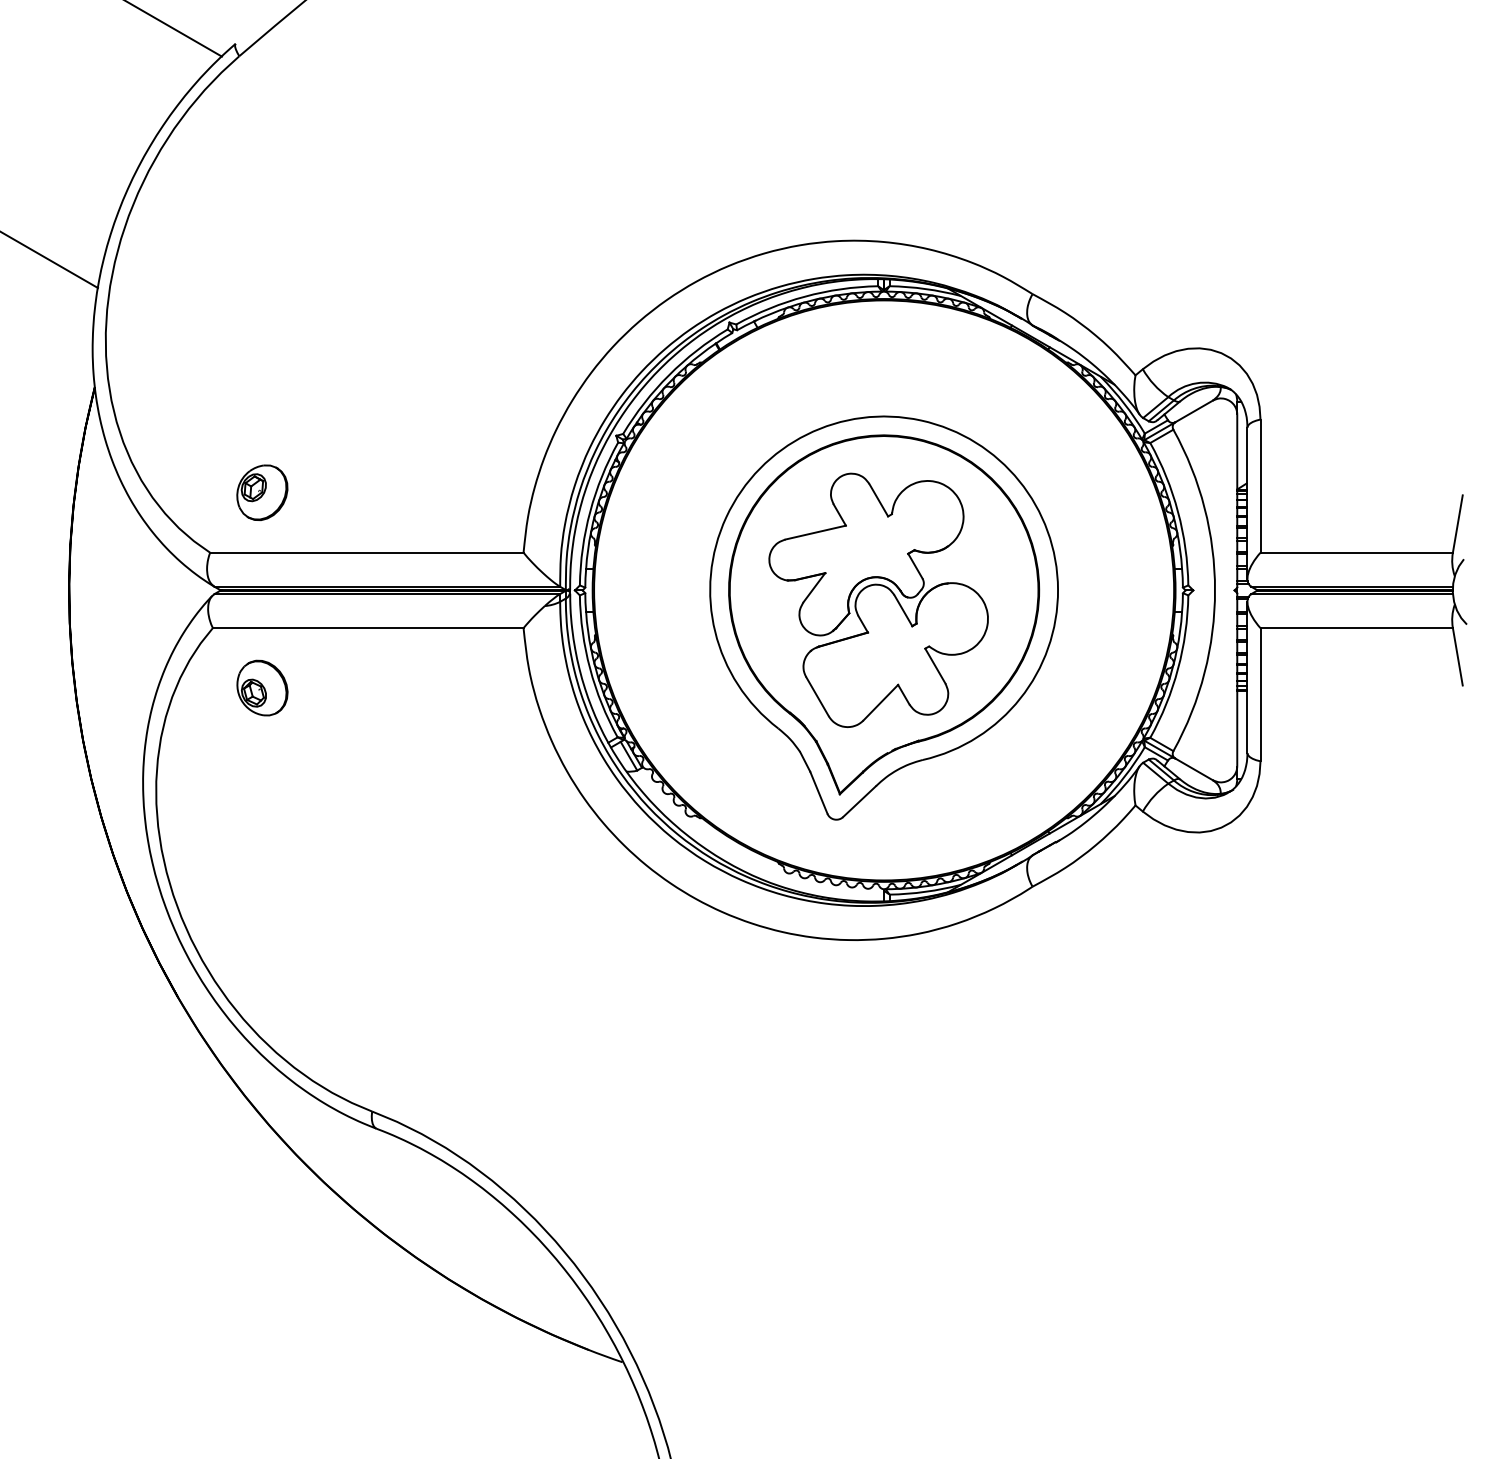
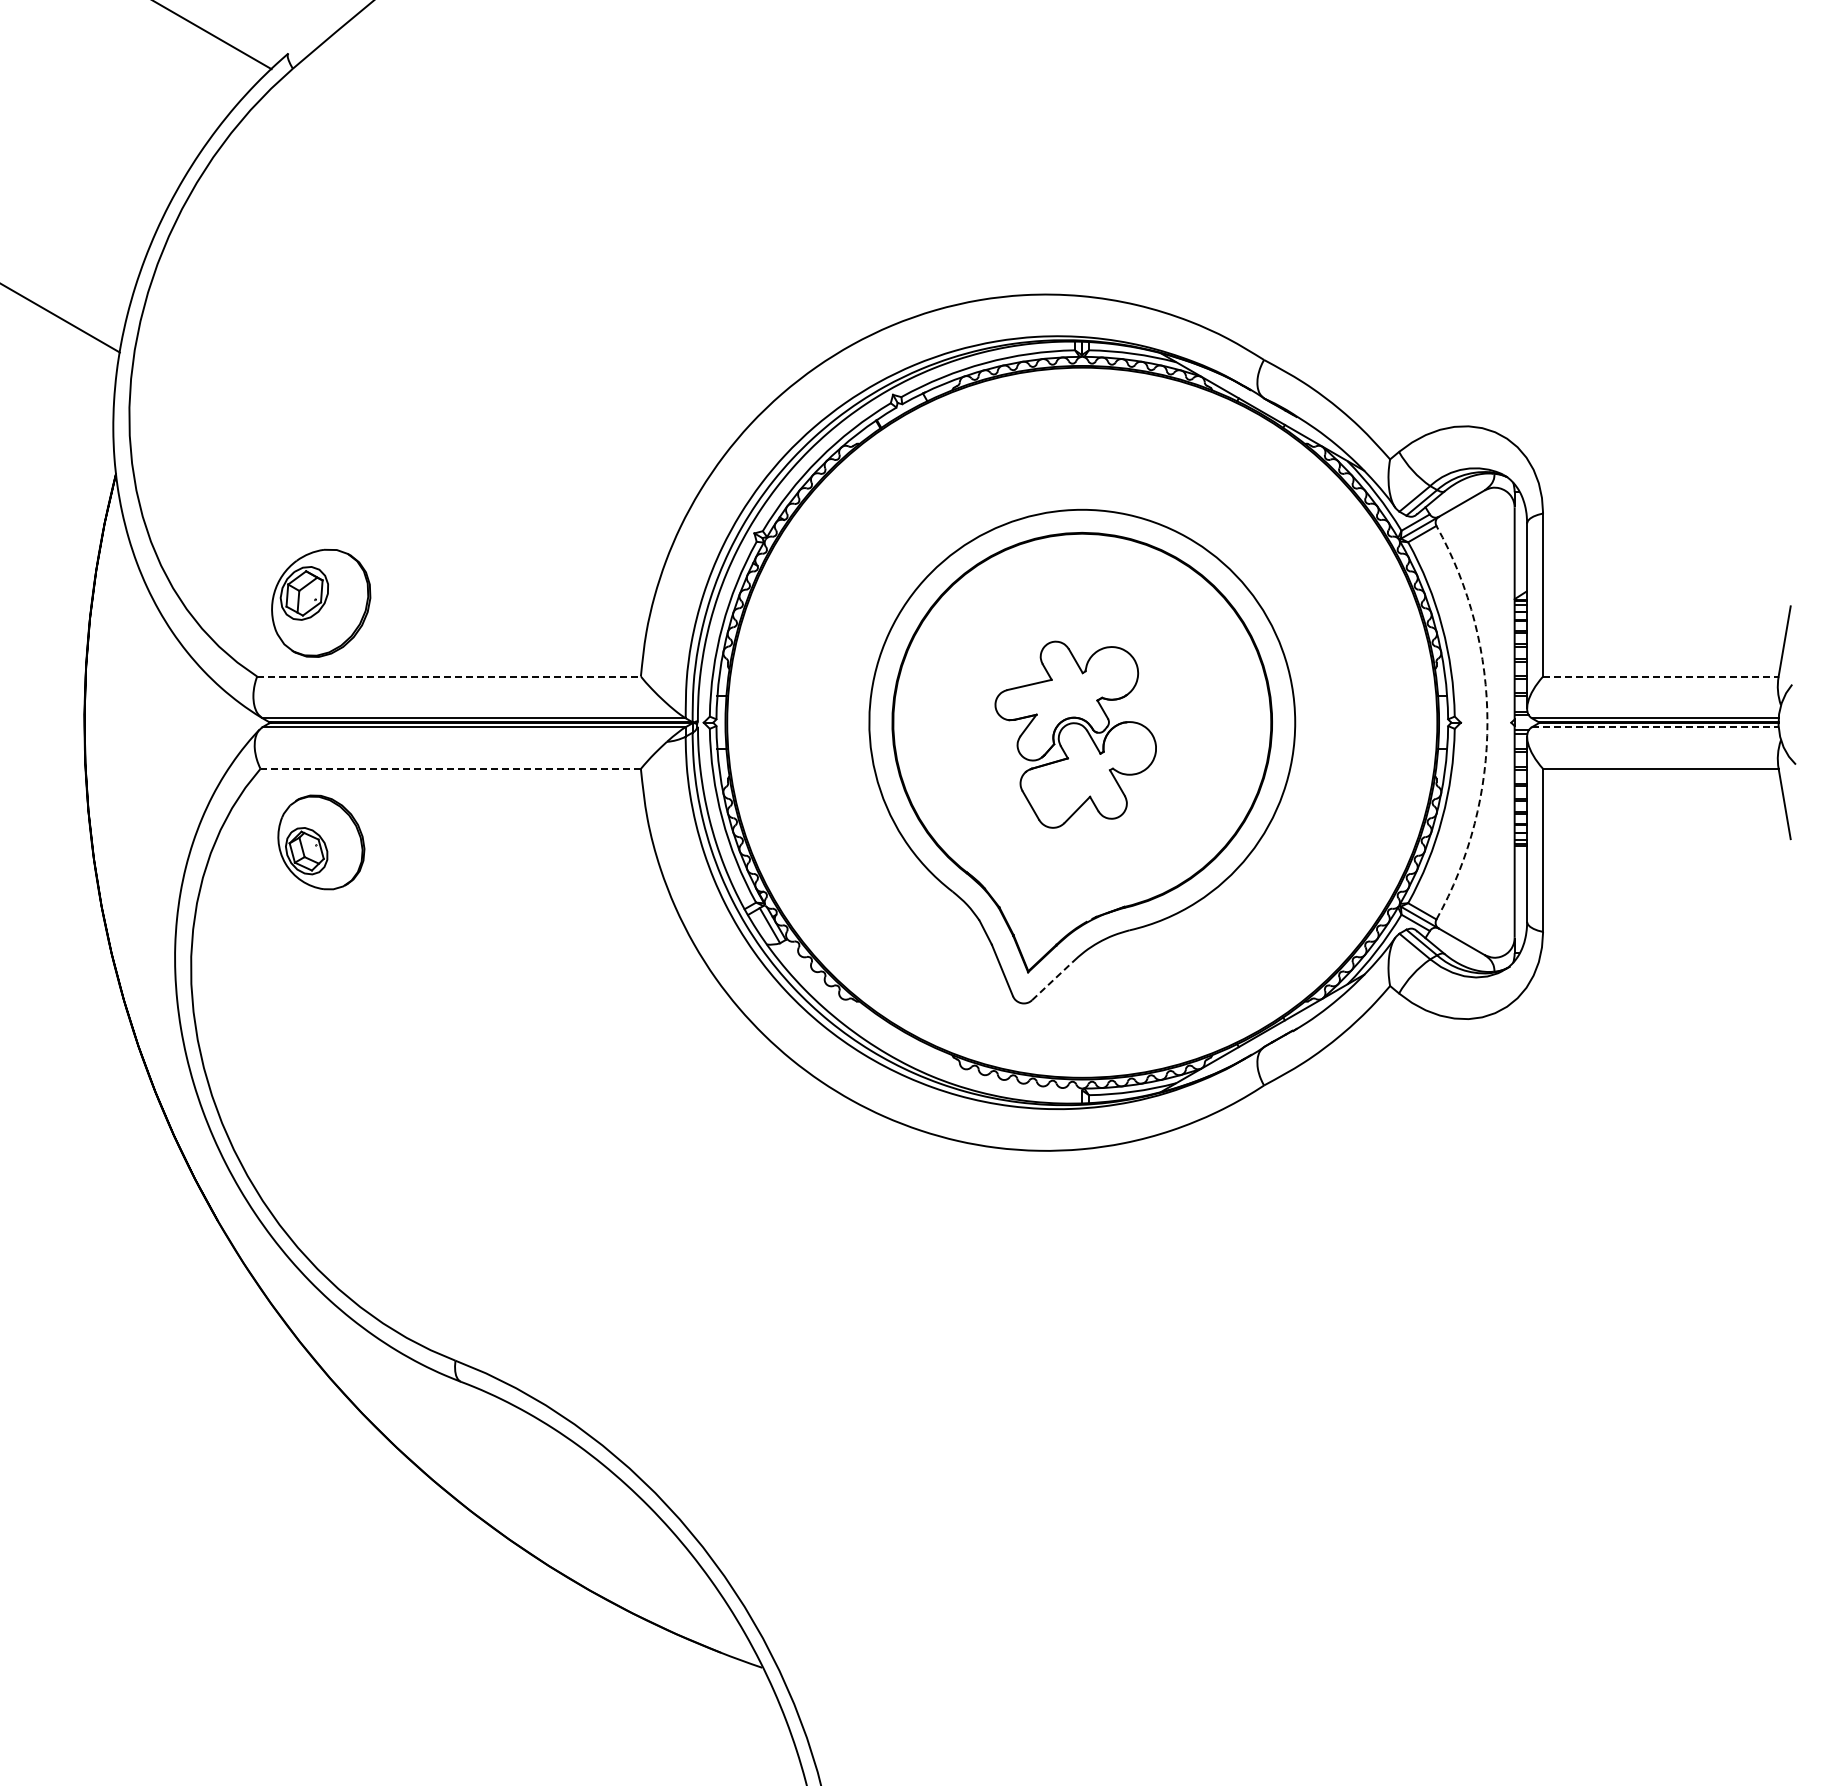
part: (261, 492) -> (320, 602), size x1.6
line: (367, 552) -> (449, 676), solid -> dashed
line: (1356, 552) -> (1660, 676), solid -> dashed
arc: (1215, 590) -> (1487, 722), solid -> dashed
line: (1352, 594) -> (1655, 727), solid -> dashed
part: (878, 600) -> (1075, 734), size x0.6
line: (368, 627) -> (450, 768), solid -> dashed
part: (261, 687) -> (320, 841), size x1.4
line: (859, 801) -> (1052, 981), solid -> dashed

